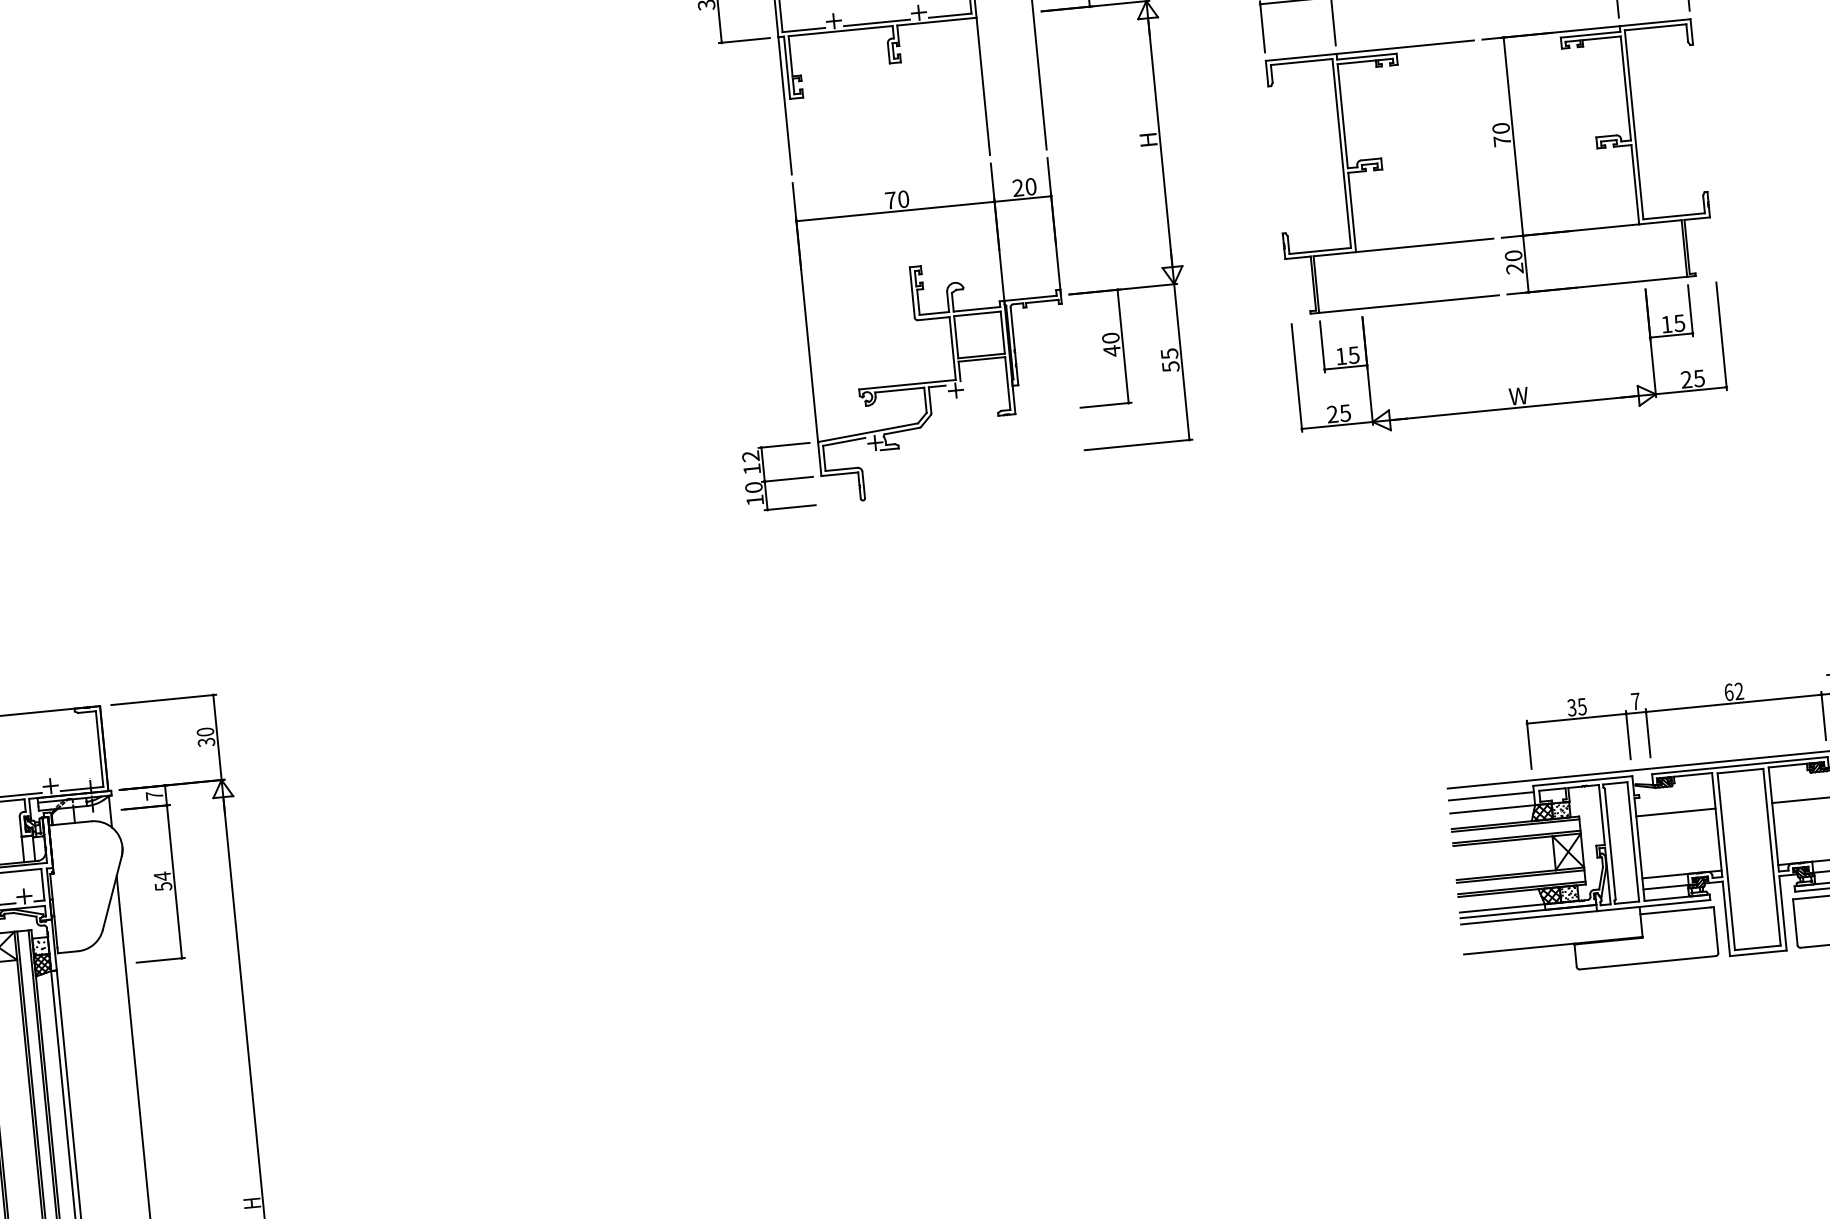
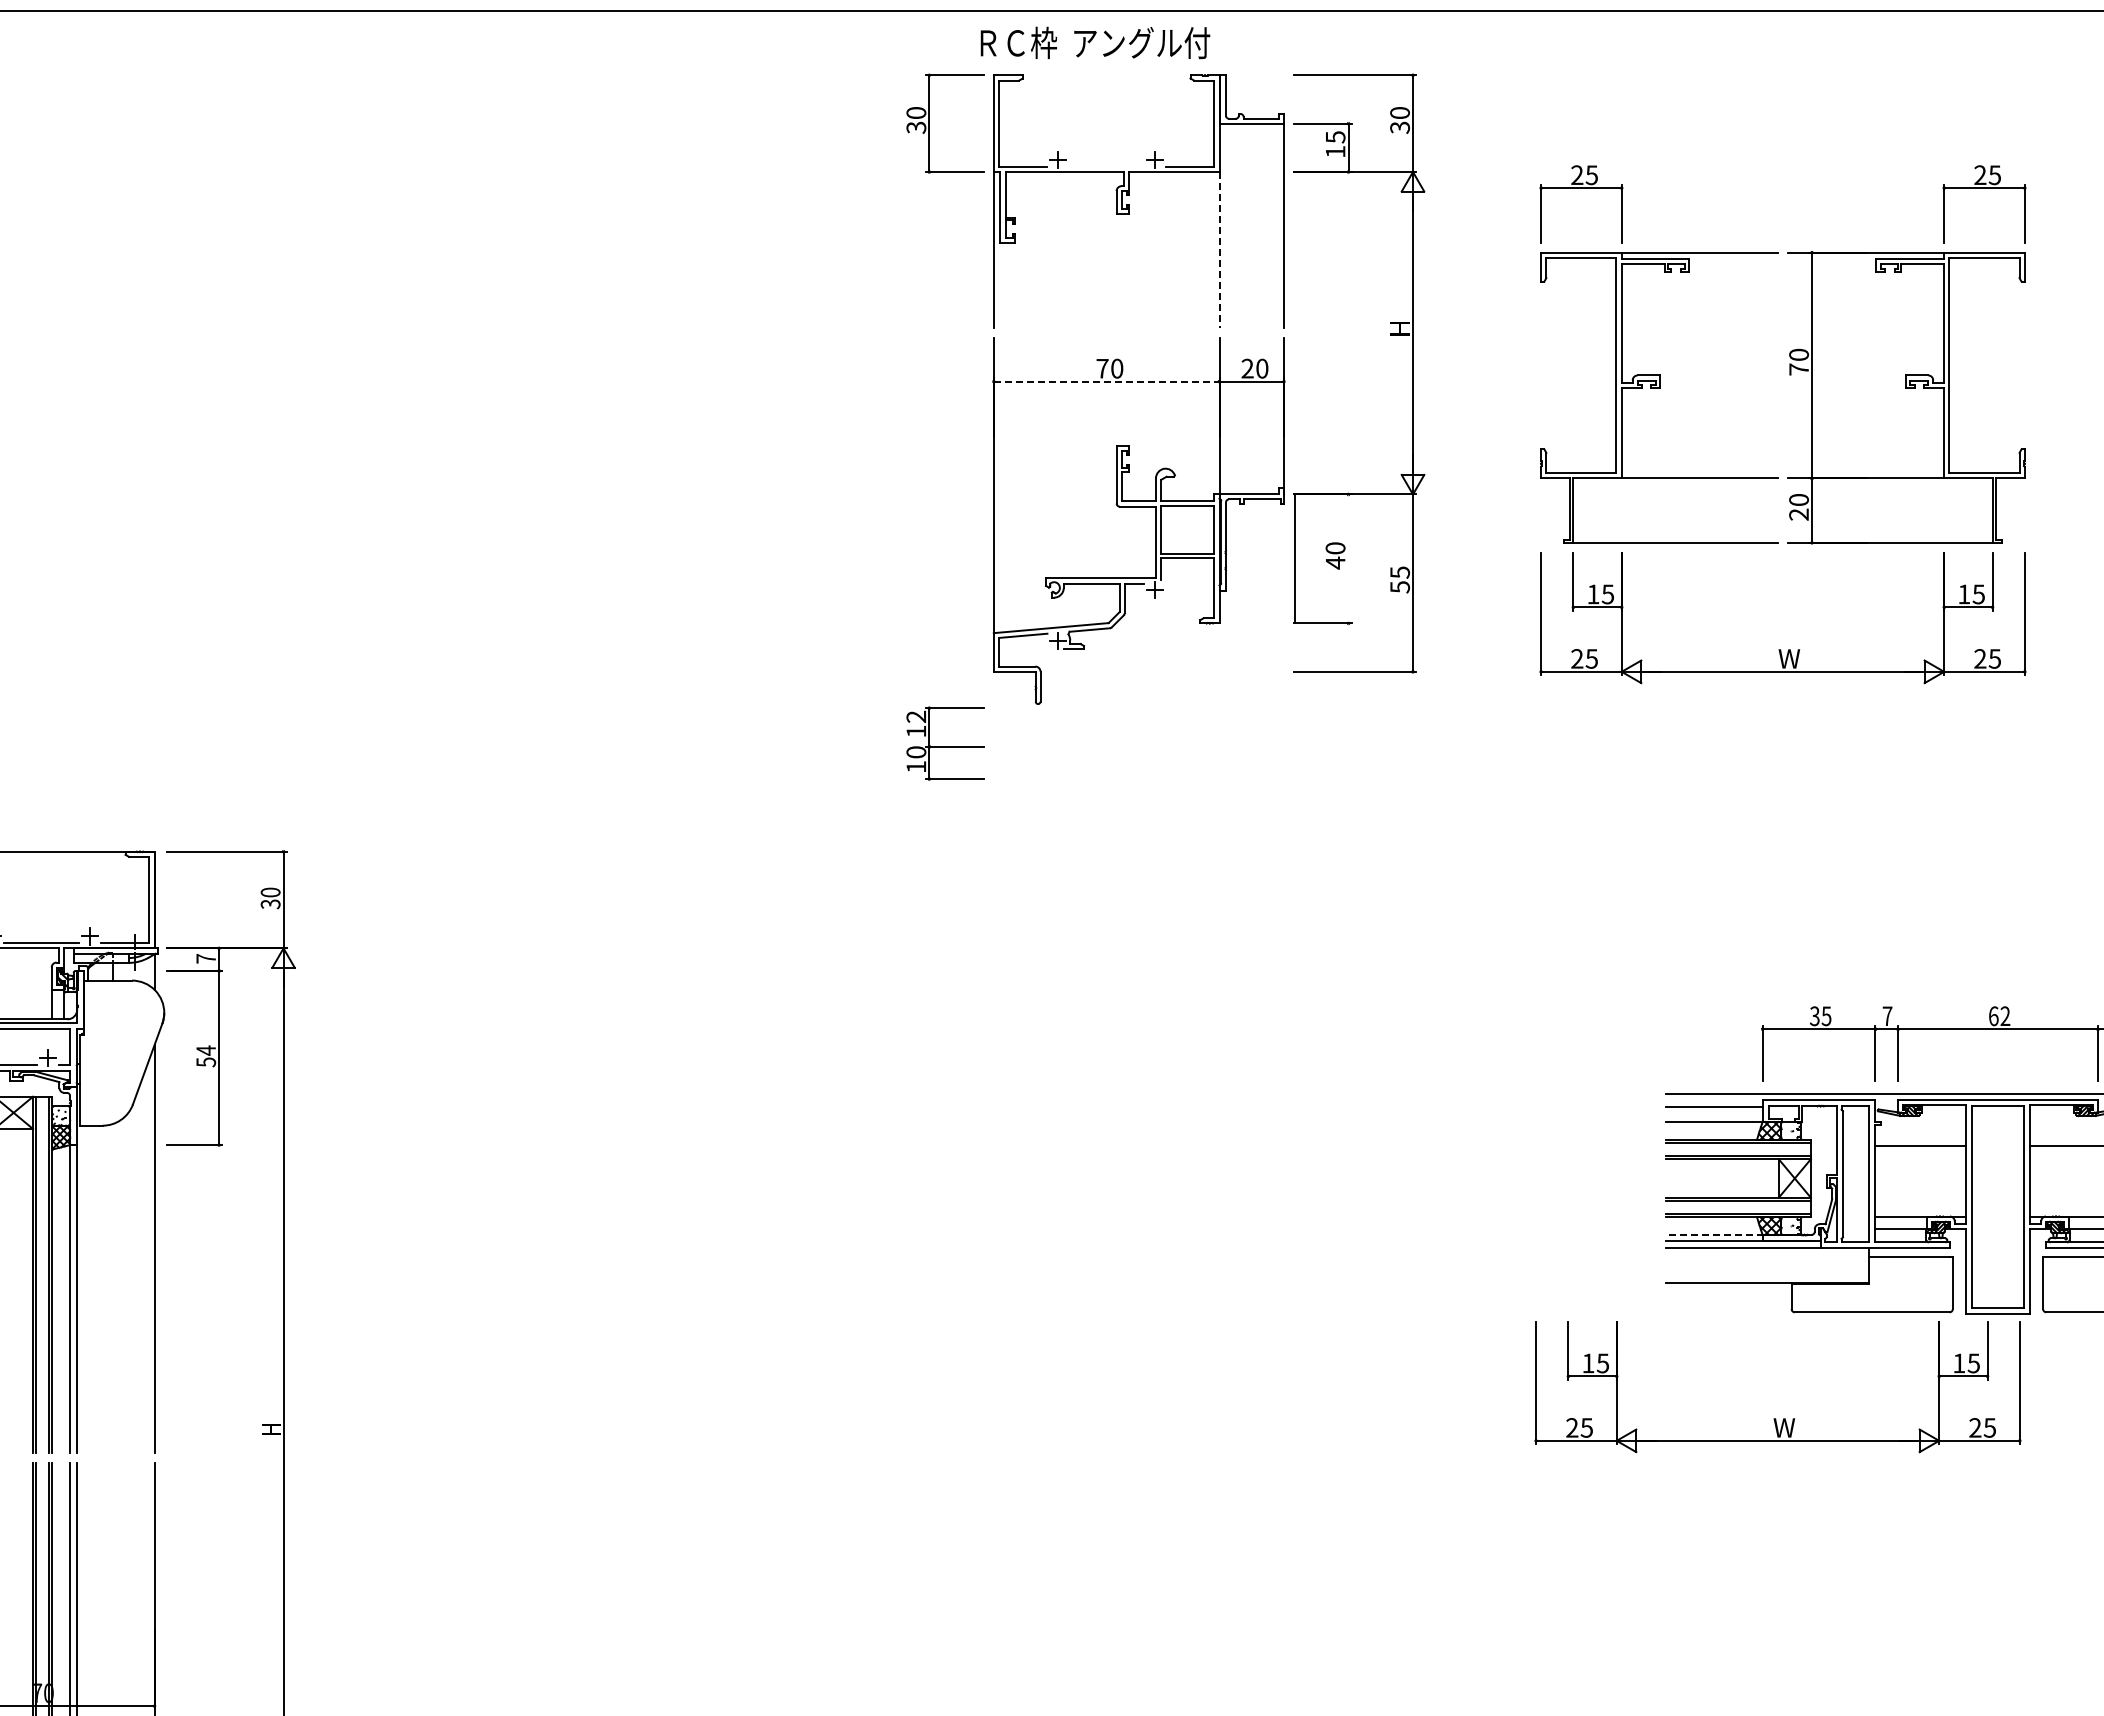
line: (876, 22) -> (1106, 166), removed
line: (983, 86) -> (1219, 250), solid -> dashed
line: (895, 211) -> (1106, 381), solid -> dashed
line: (1123, 346) -> (1294, 558), moved
part: (778, 477) -> (945, 743), moved
line: (1502, 908) -> (1714, 1234), solid -> dashed
part: (1572, 1064) -> (1775, 1418), added

